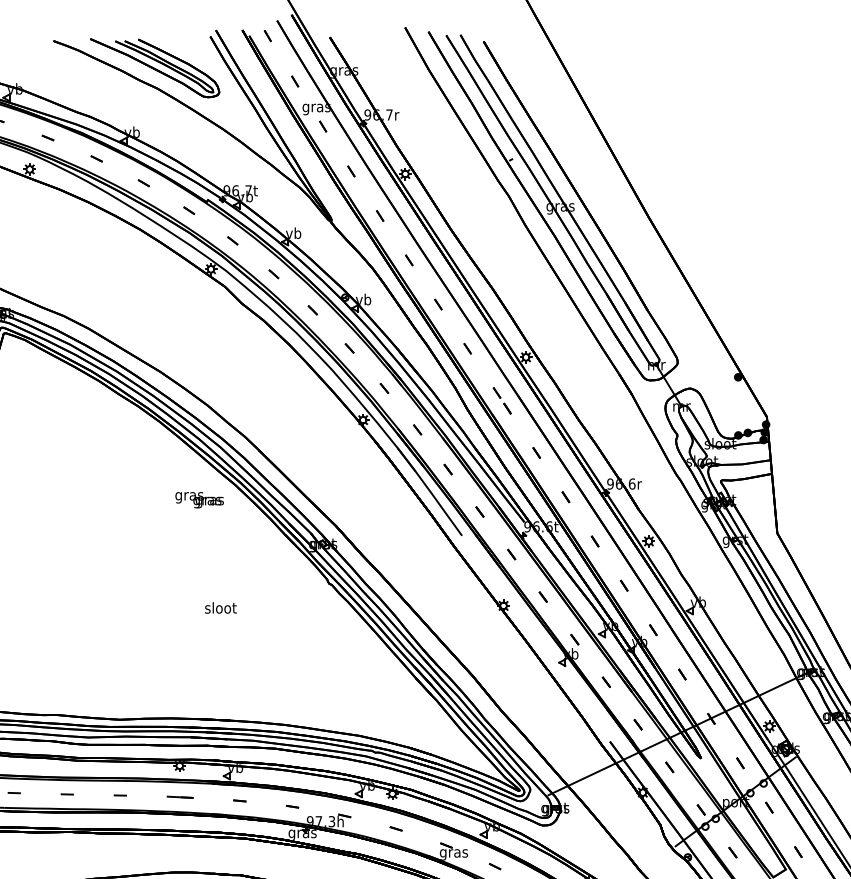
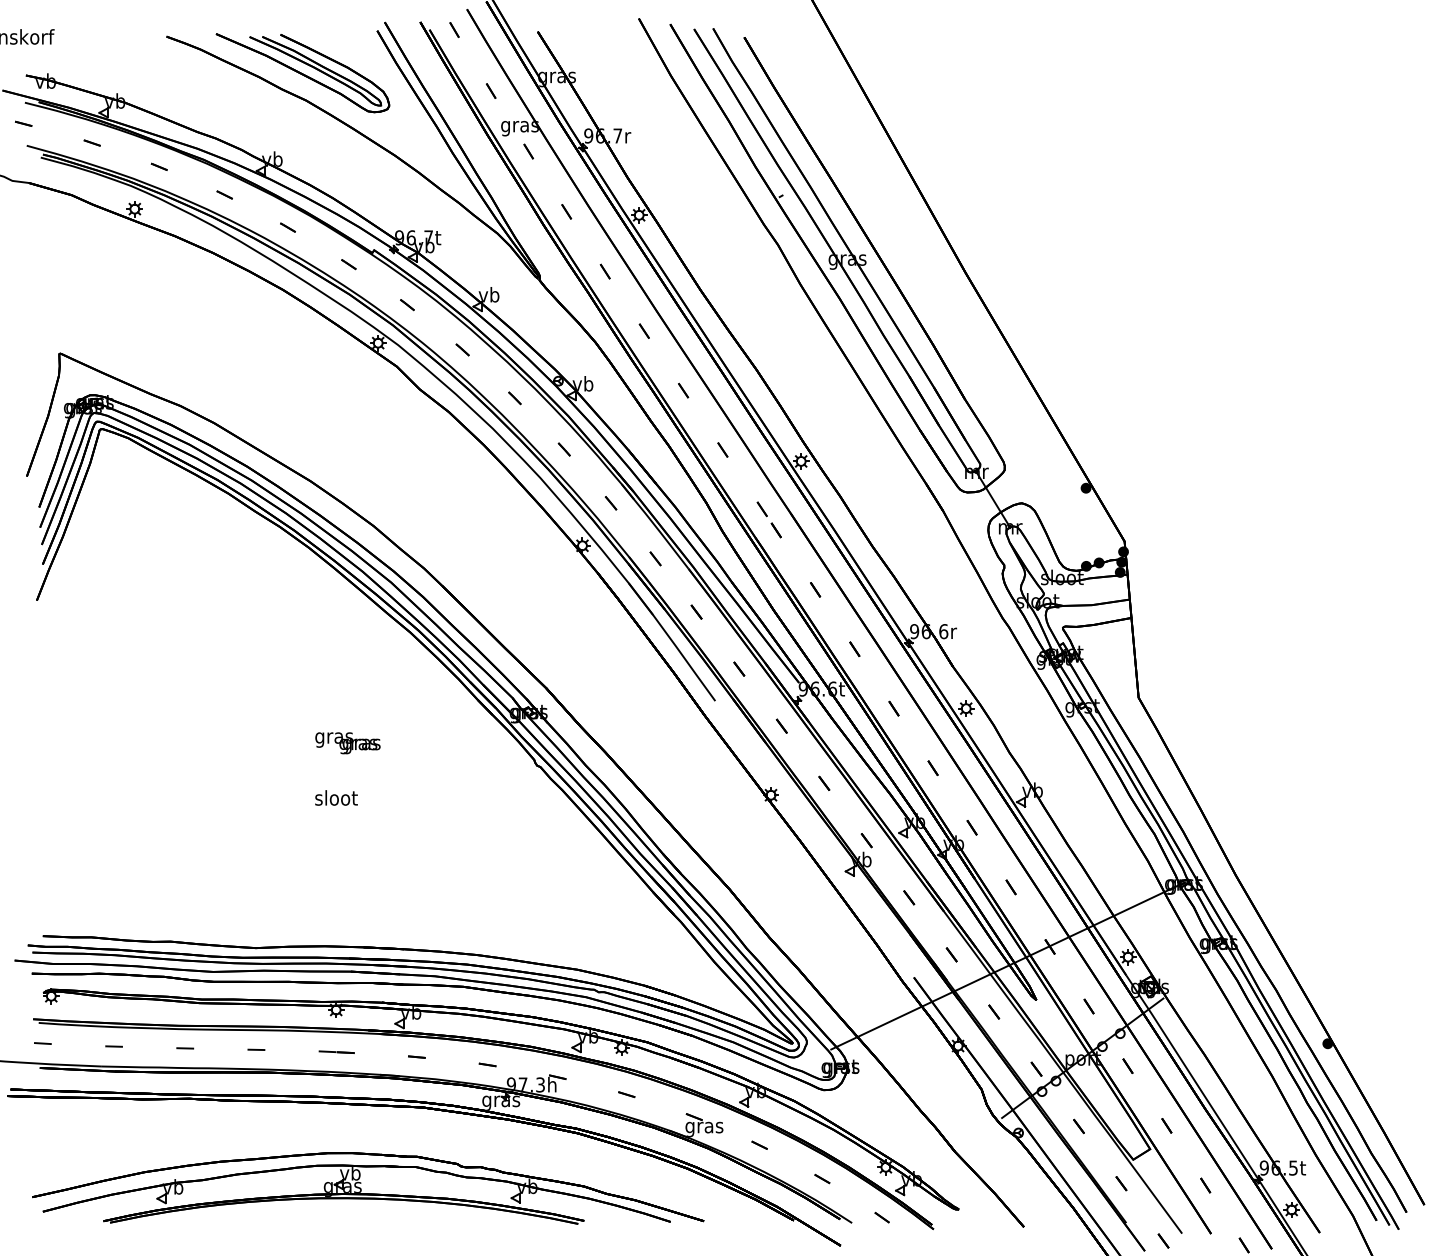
text: (199, 500) -> (347, 743), moved
text: (220, 607) -> (336, 797), moved

